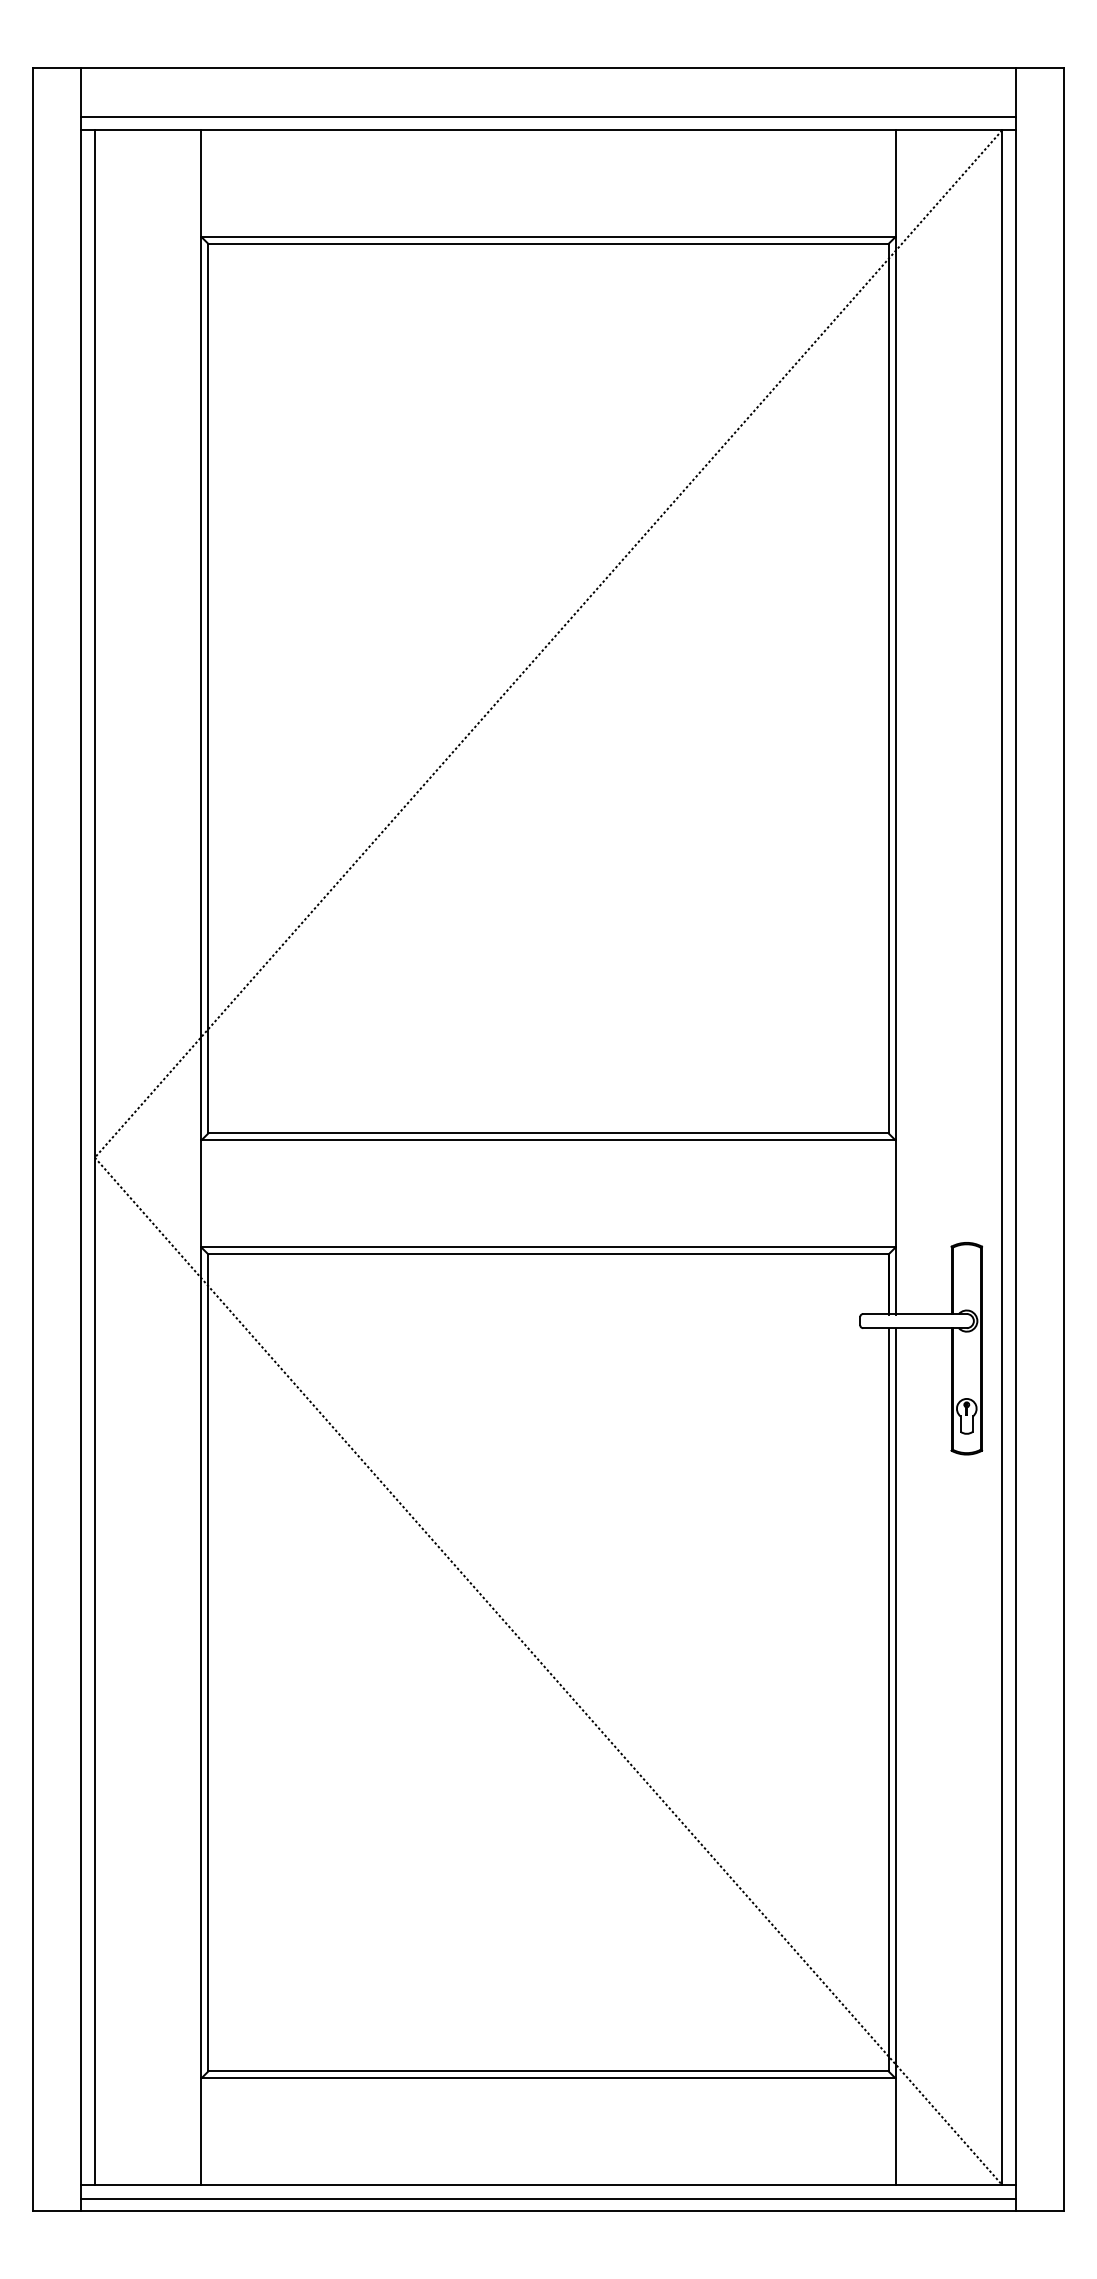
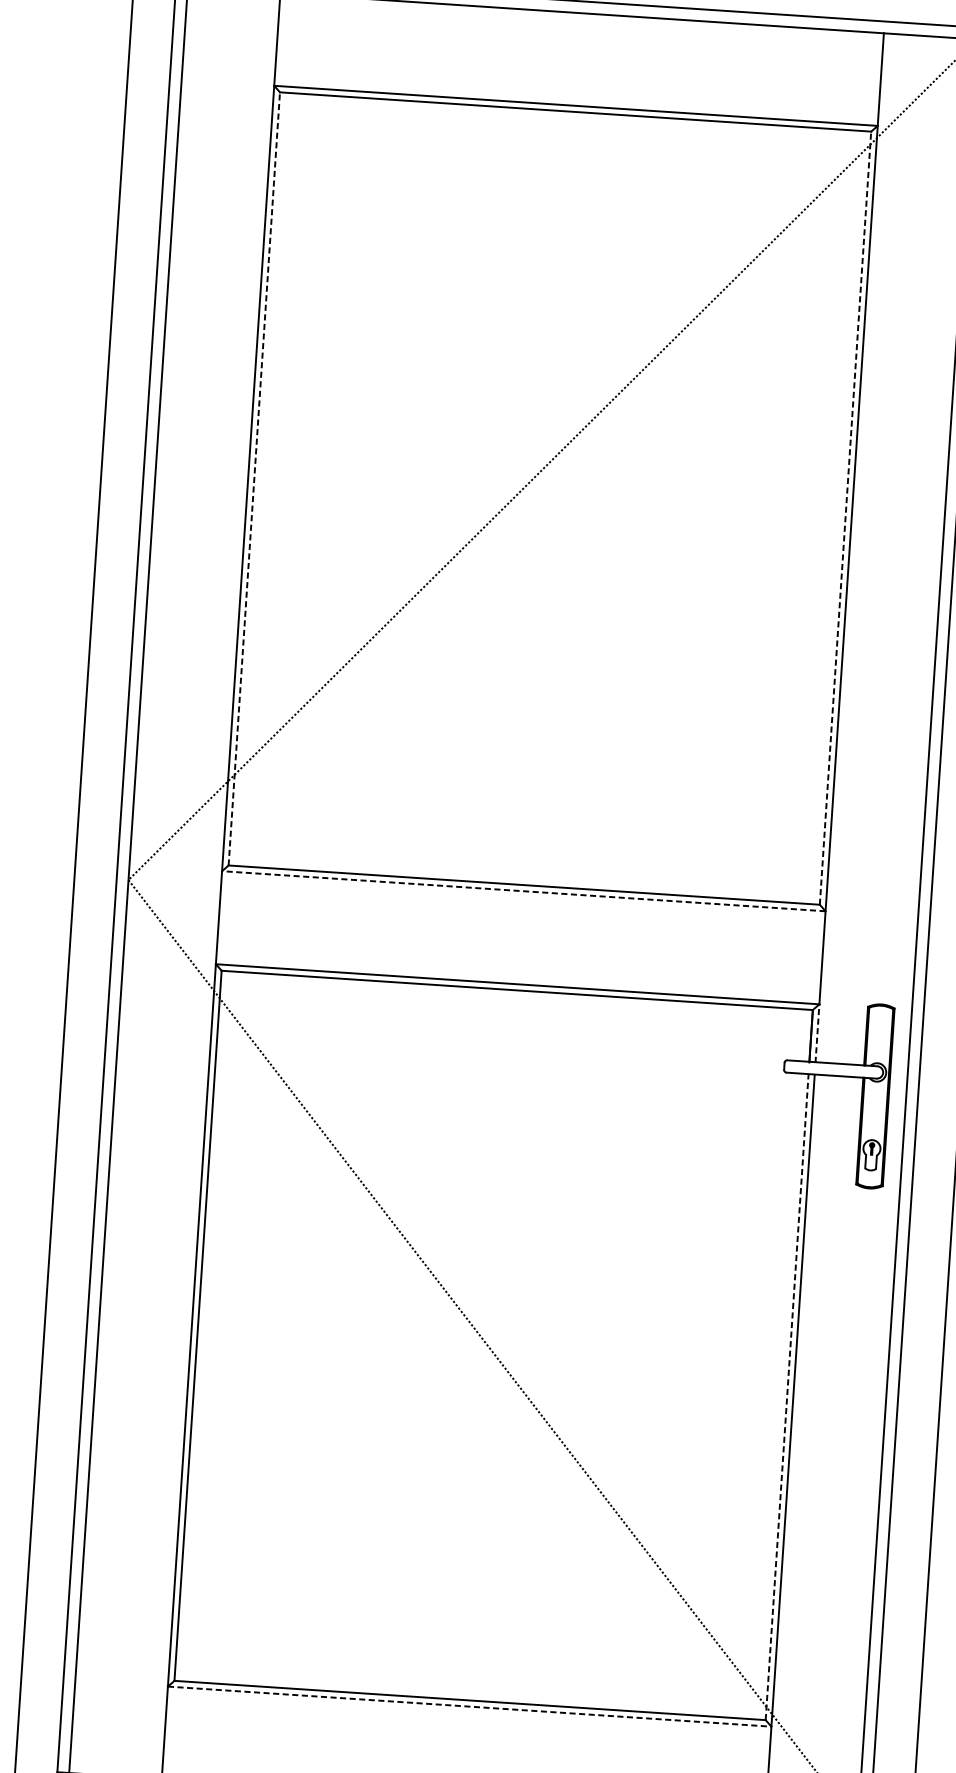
line: (208, 688) -> (254, 478), solid -> dashed
line: (888, 688) -> (845, 518), solid -> dashed
line: (548, 1140) -> (523, 891), solid -> dashed
line: (895, 1281) -> (817, 1033), solid -> dashed
line: (888, 1699) -> (787, 1396), solid -> dashed
line: (548, 2078) -> (469, 1706), solid -> dashed

